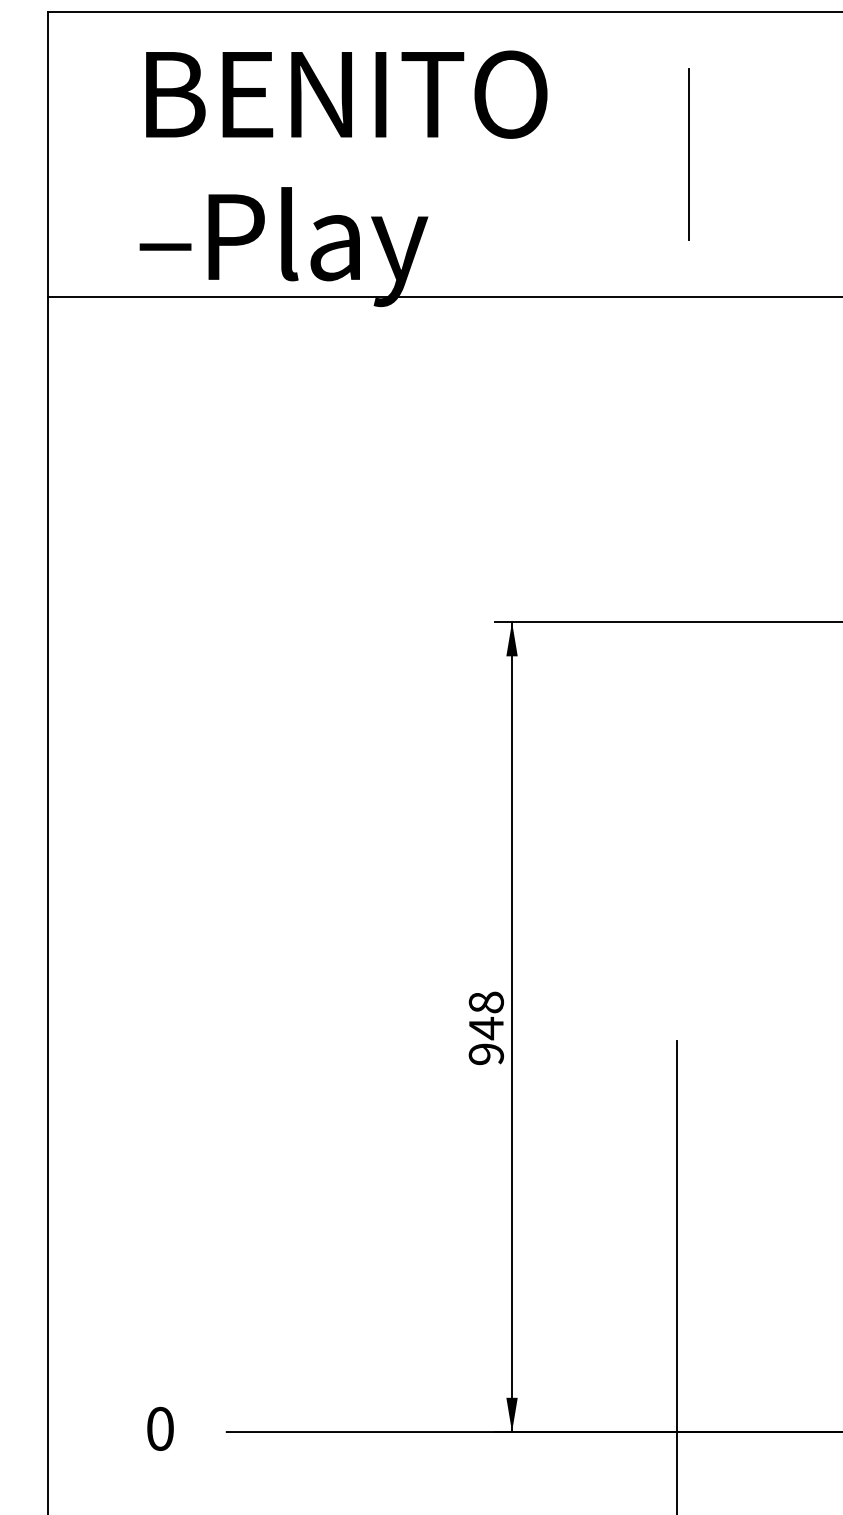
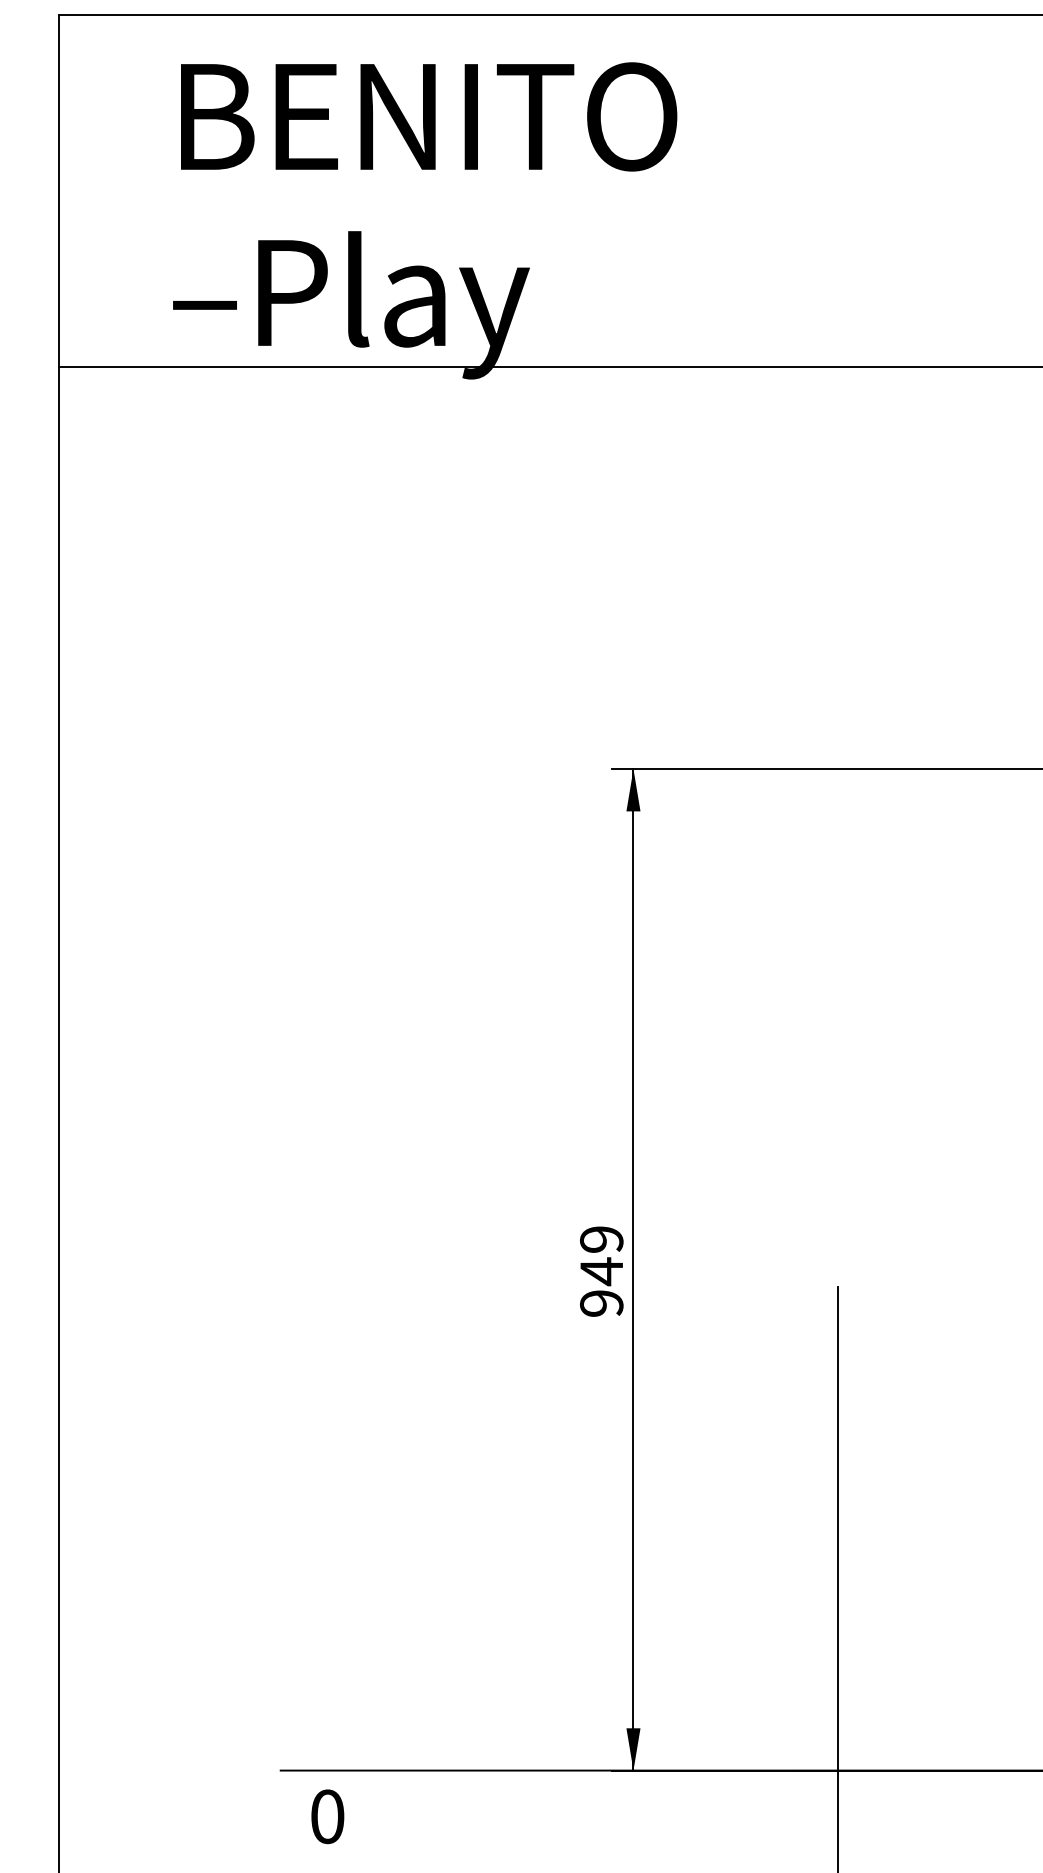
line: (688, 154) -> (851, 190), removed
text: (486, 1002) -> (601, 1239), 948 -> 949
text: (160, 1428) -> (327, 1816), moved

